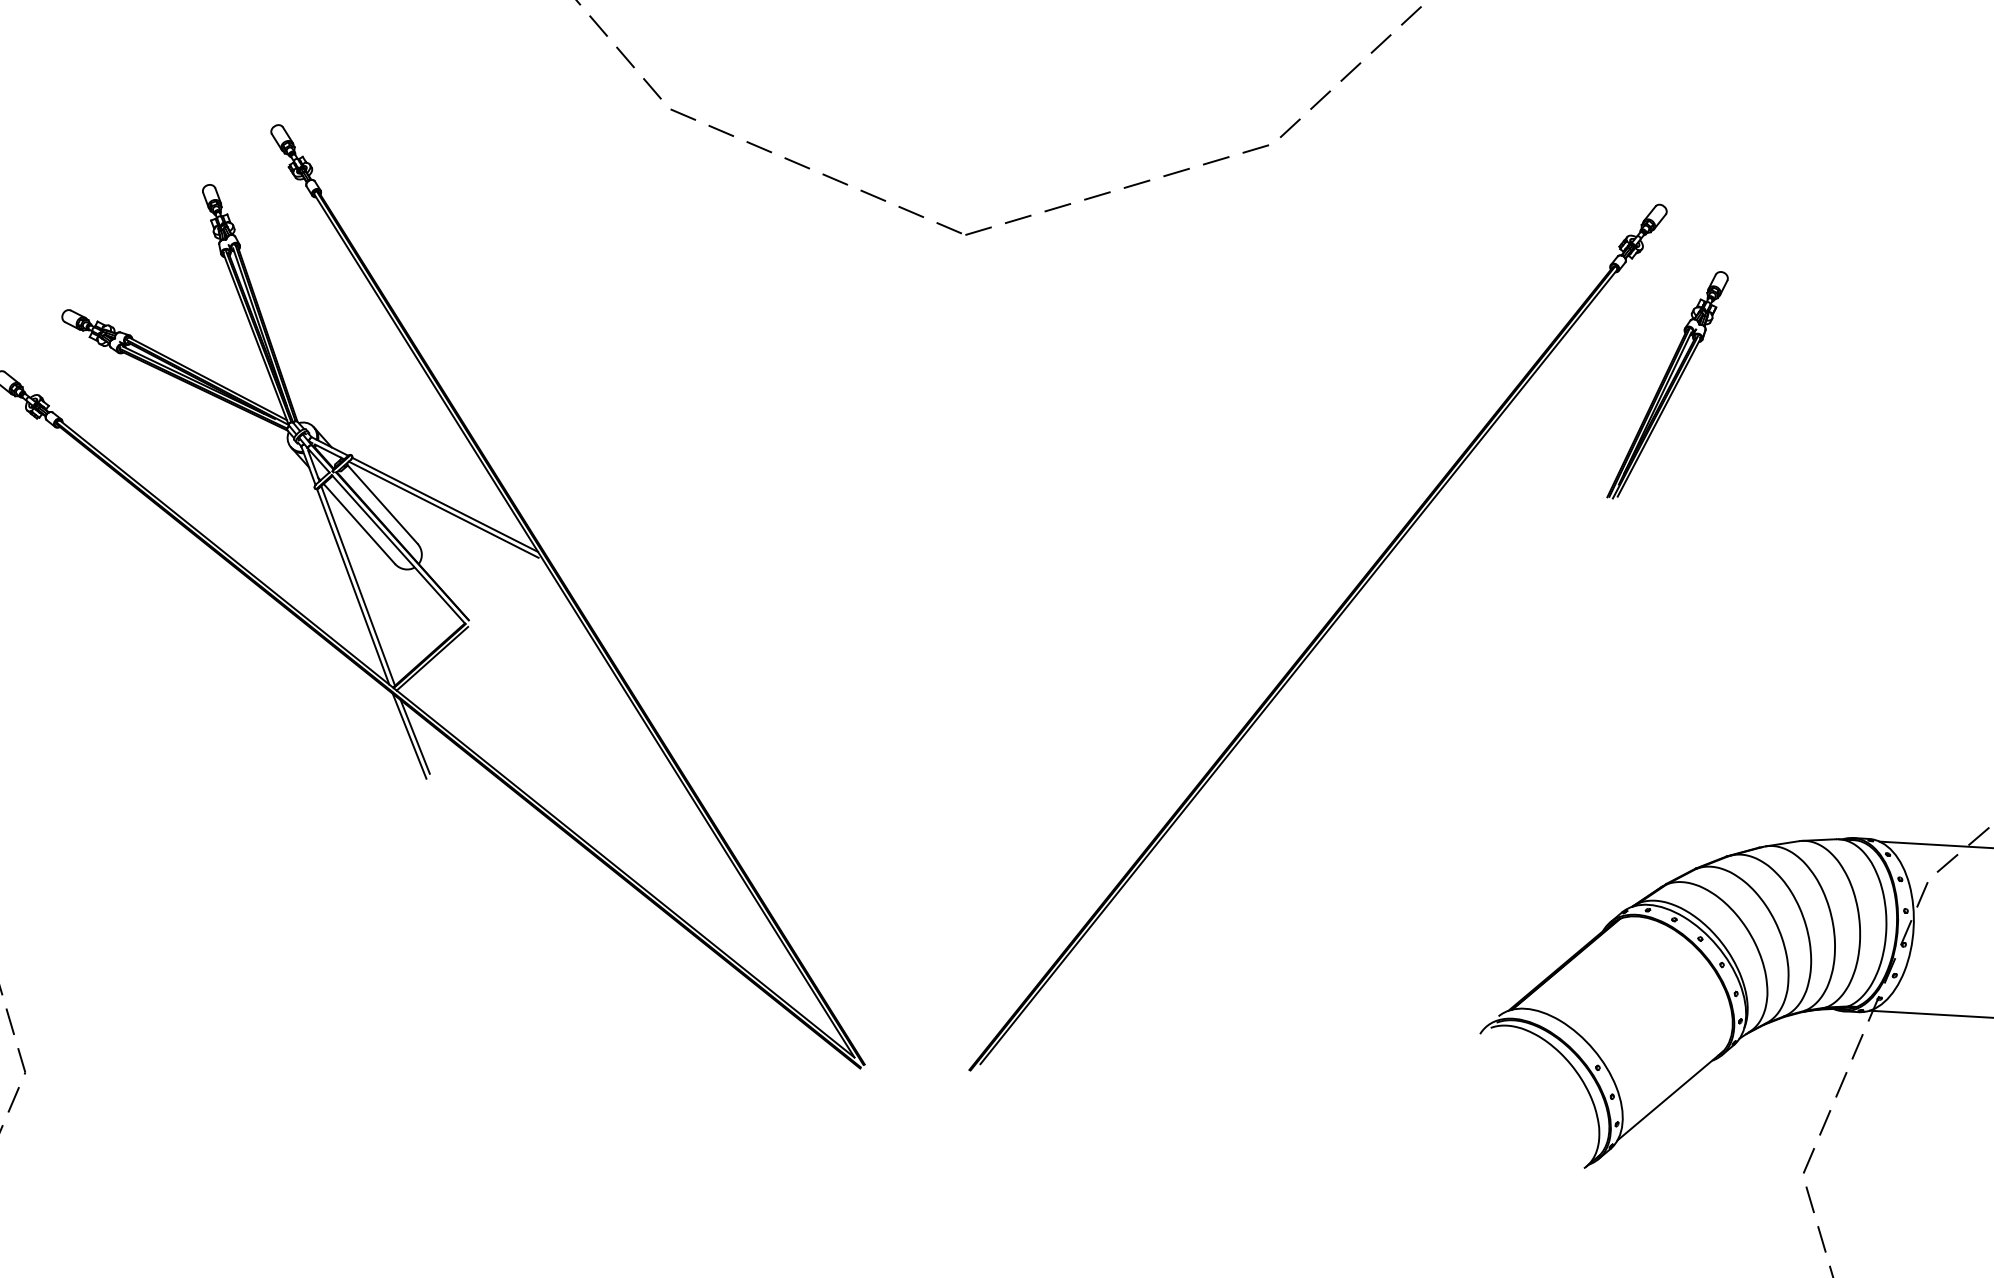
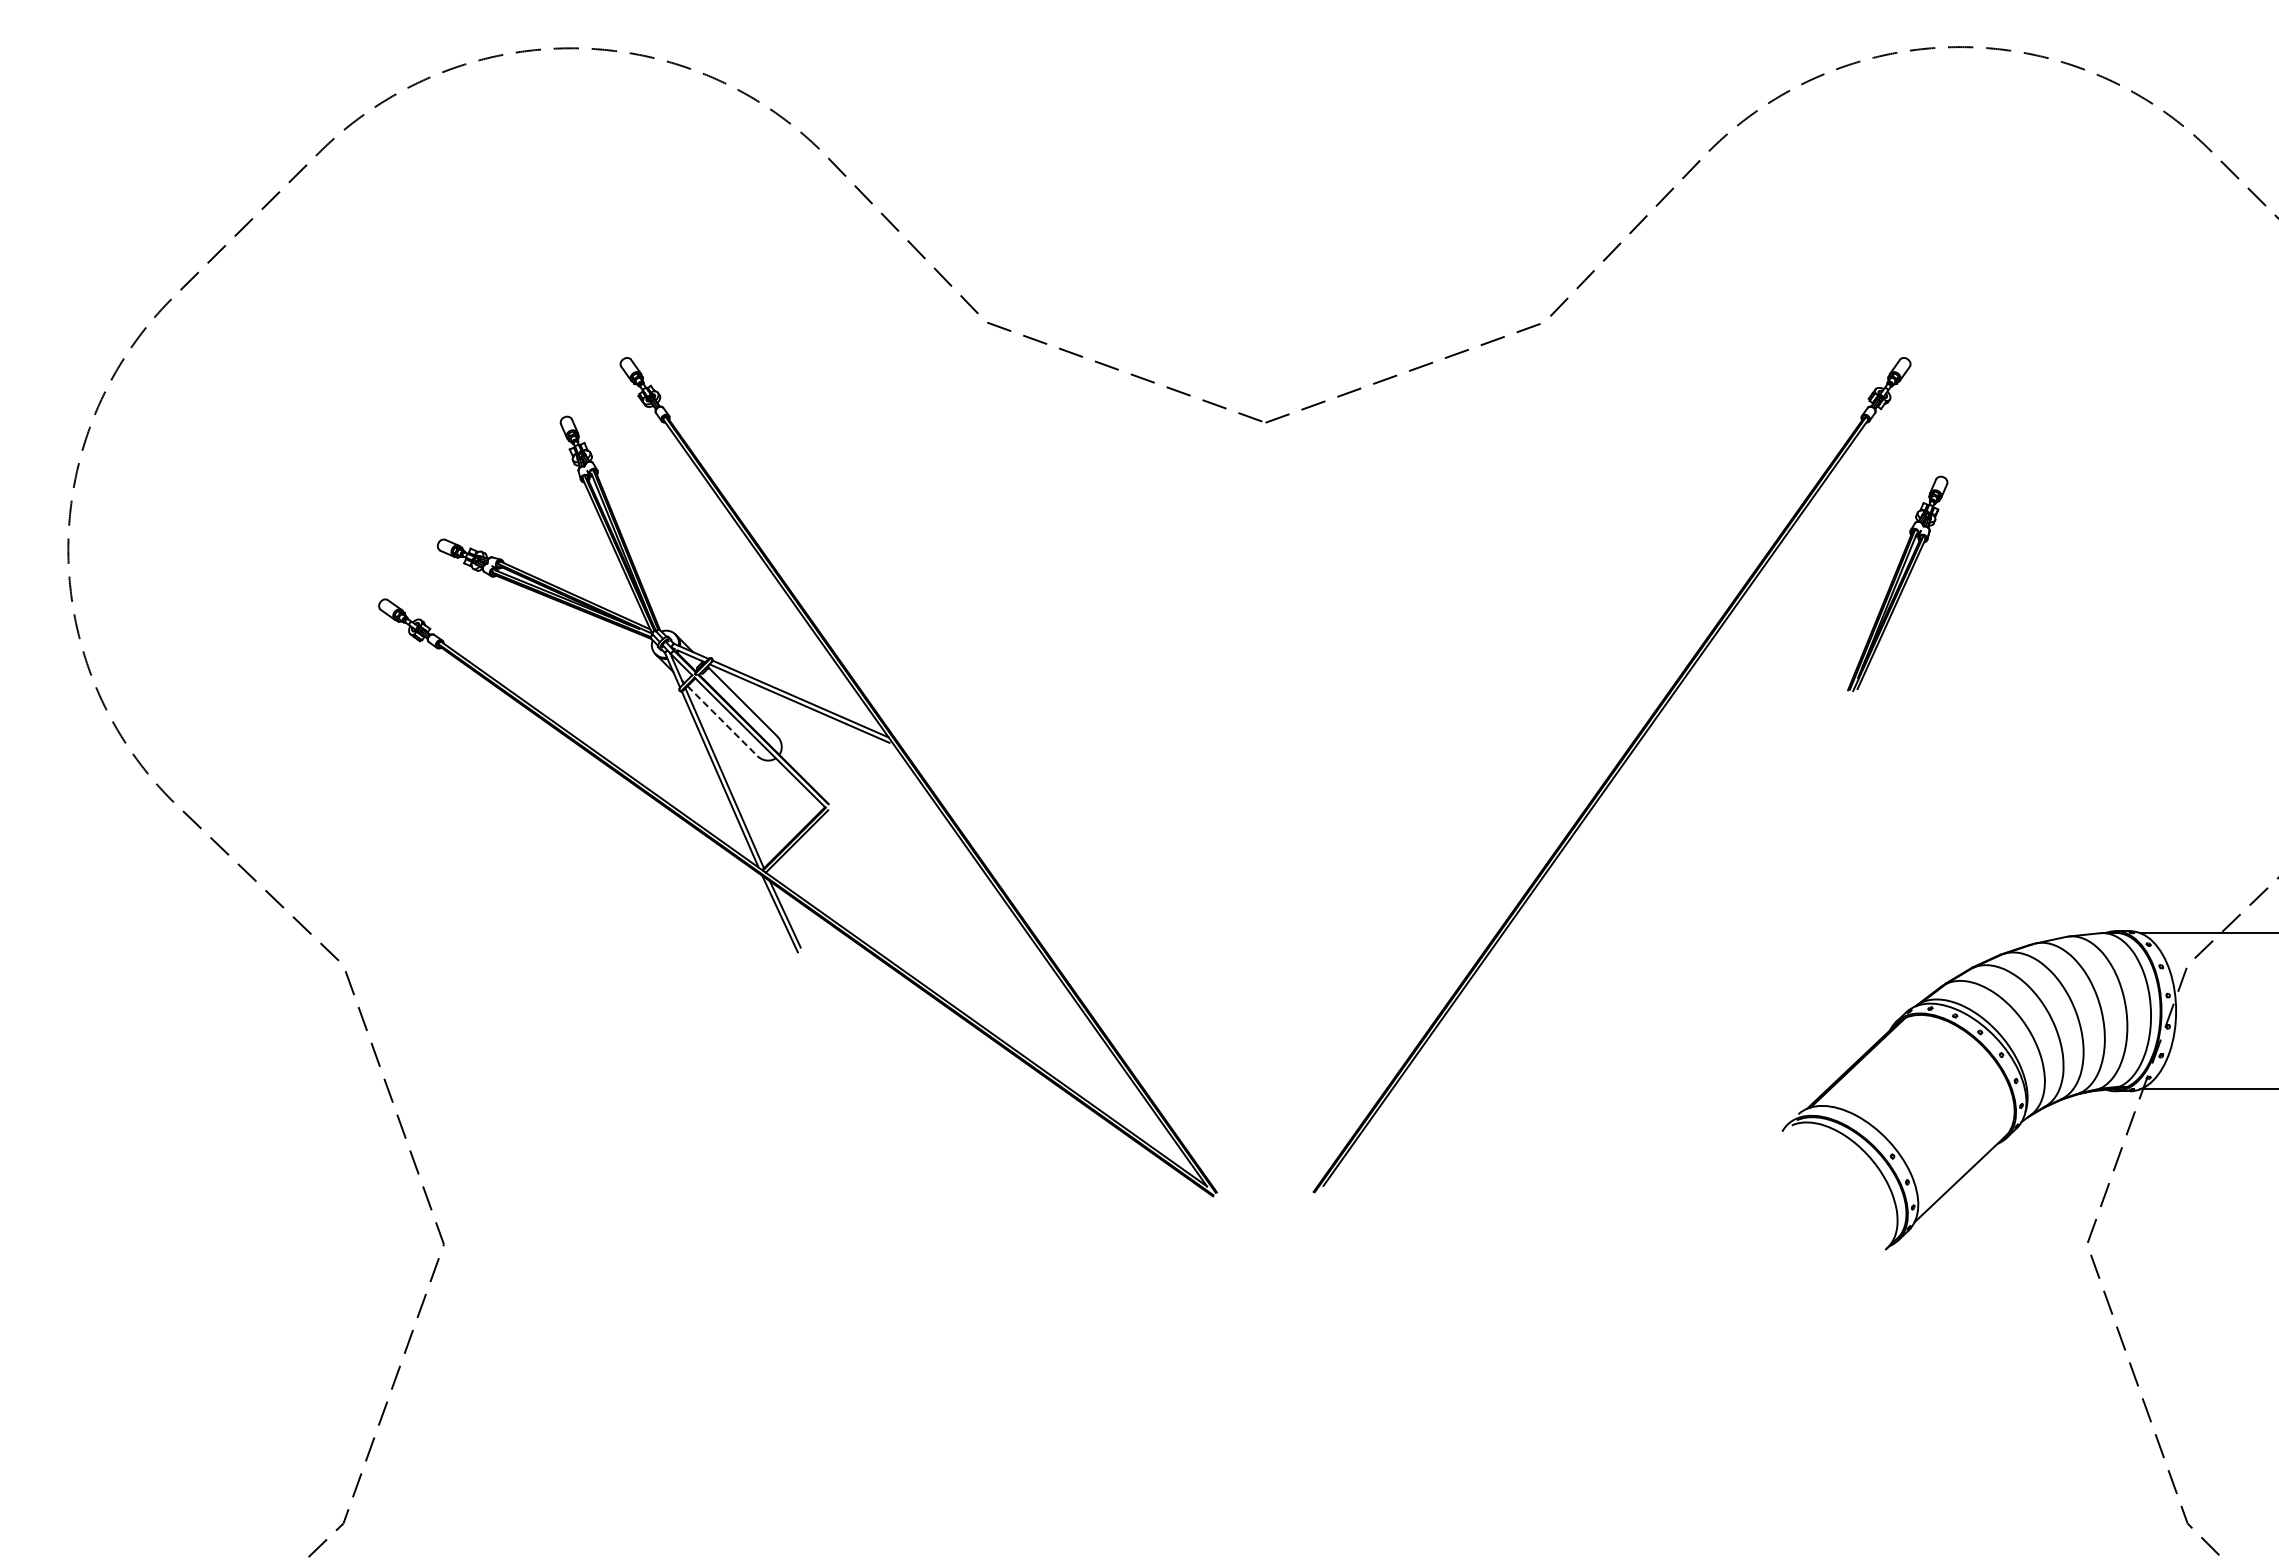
part: (1667, 384) -> (1897, 583), moved
line: (359, 524) -> (722, 721), solid -> dashed

